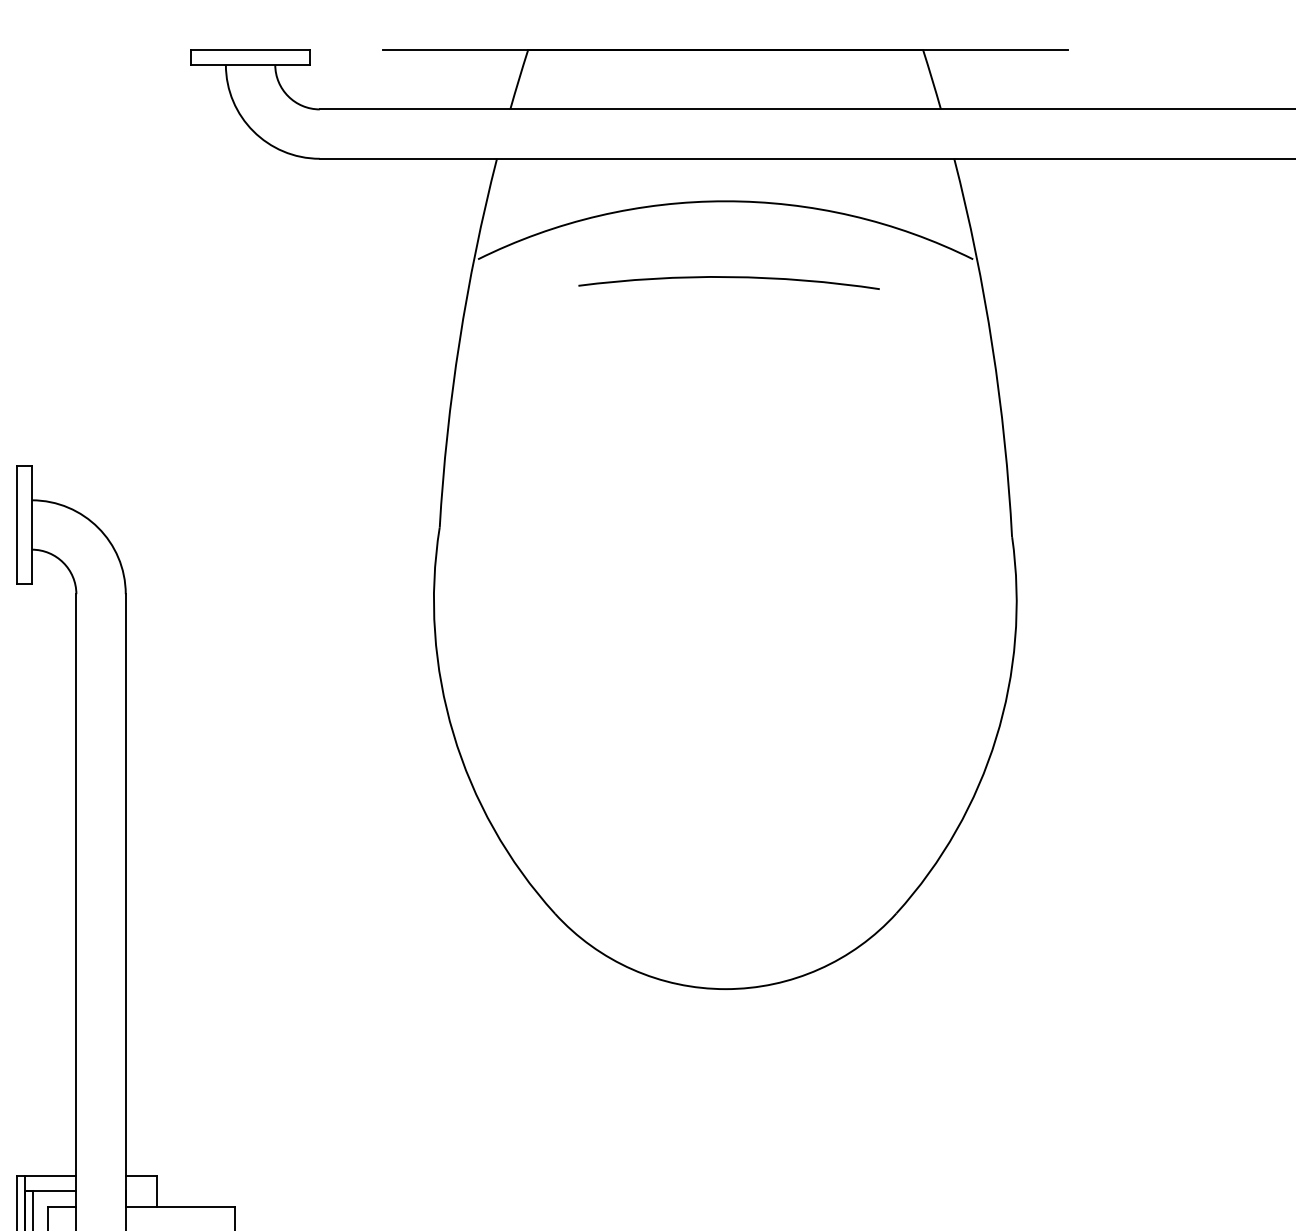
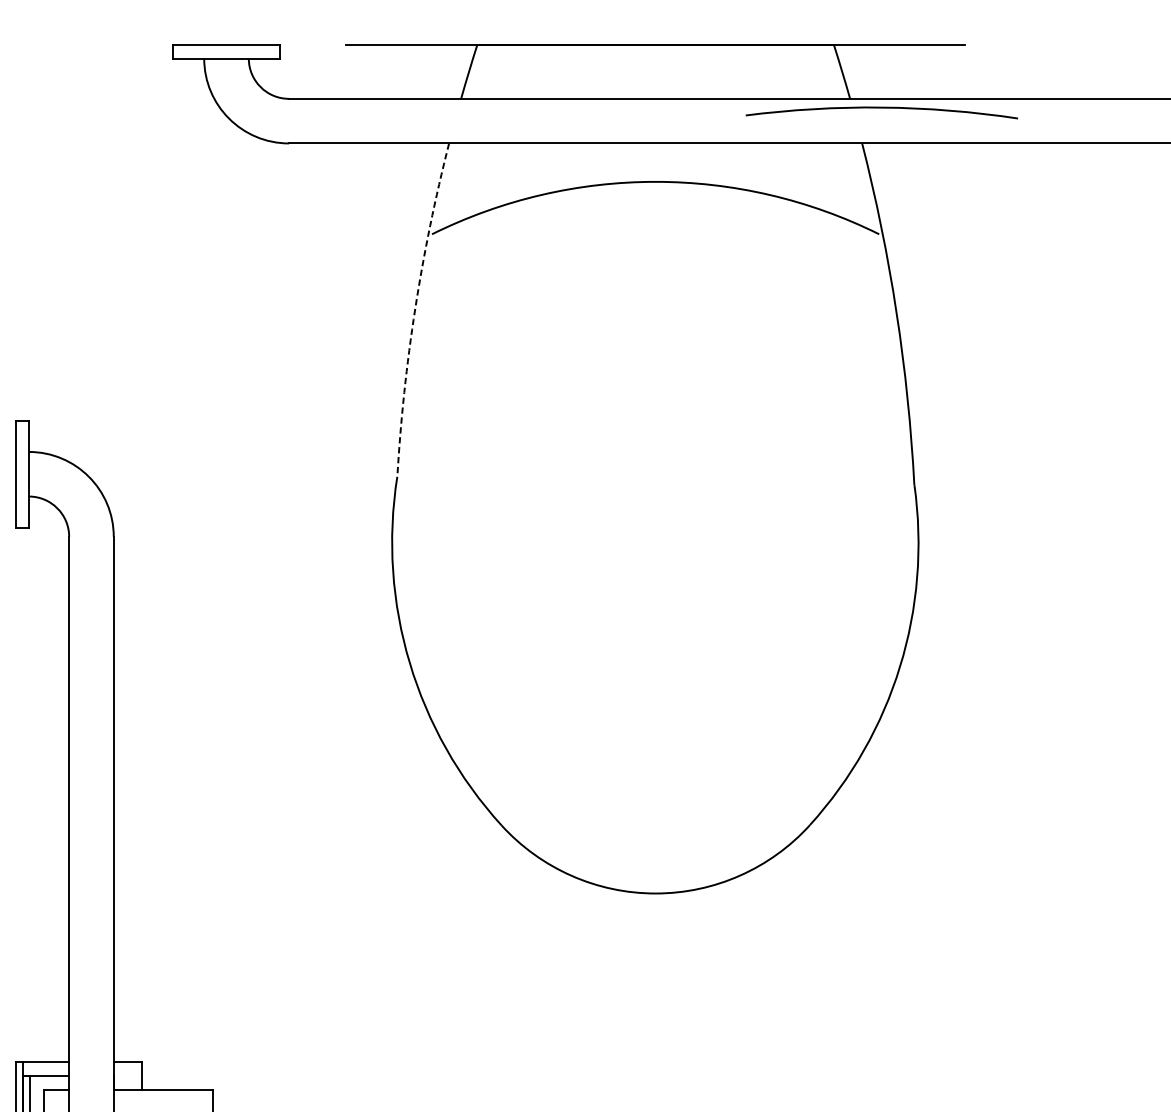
arc: (729, 278) -> (882, 108), moved
arc: (459, 341) -> (415, 308), solid -> dashed

